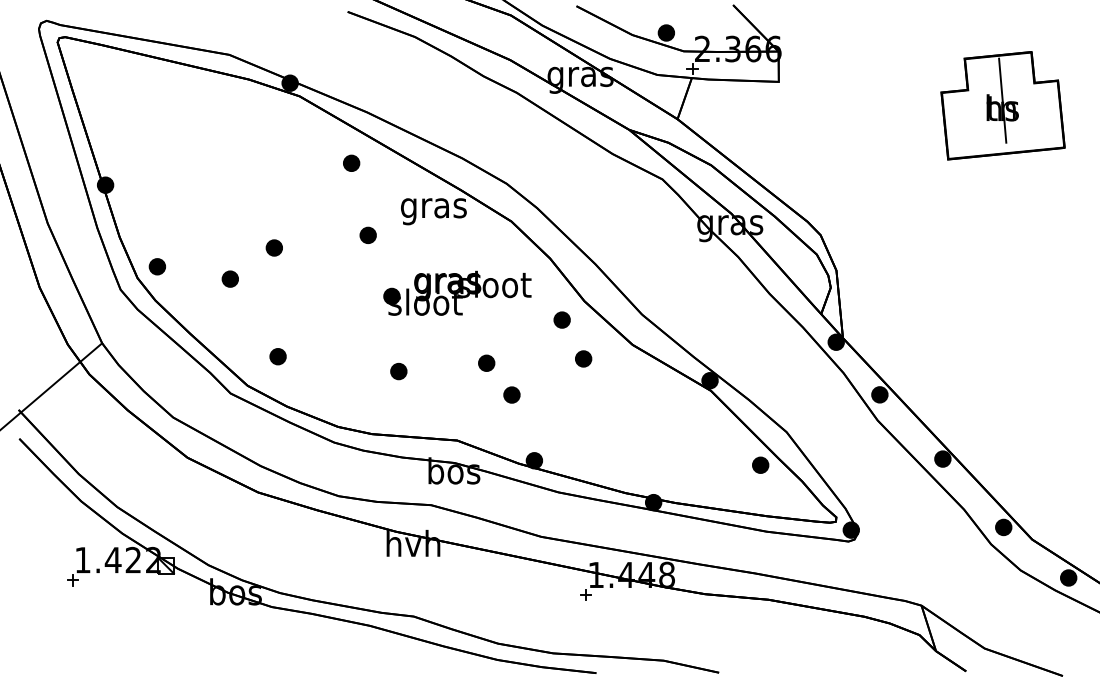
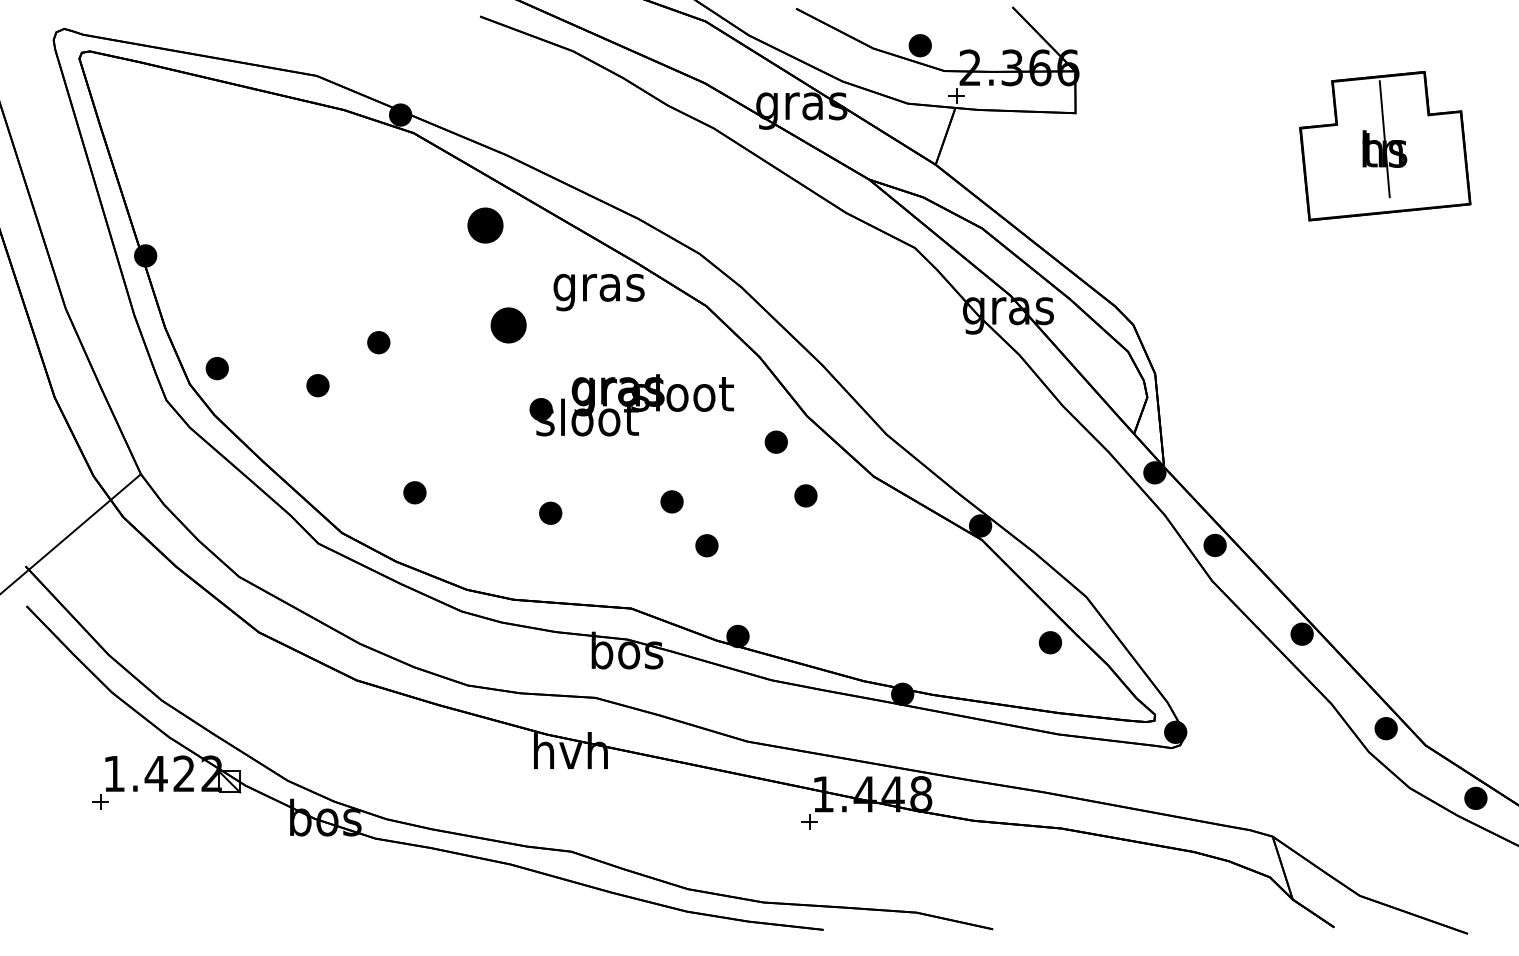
part: (351, 163) -> (485, 225), size x1.6
part: (367, 234) -> (507, 324), size x1.6
part: (277, 356) -> (414, 492), moved

